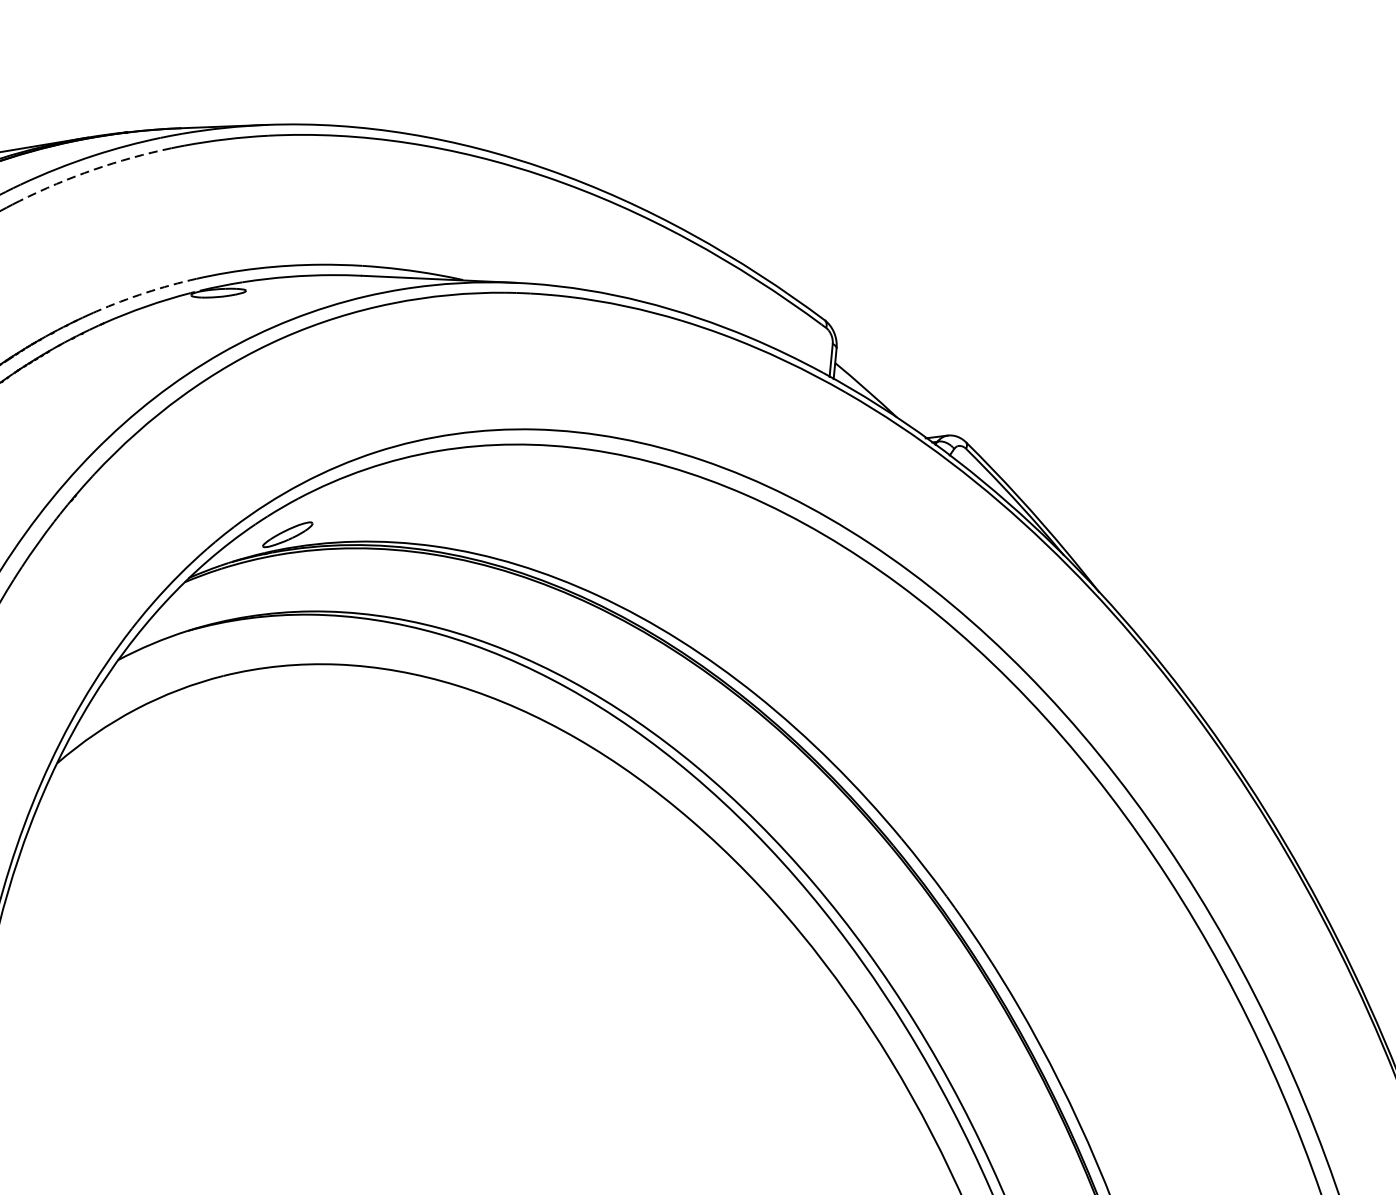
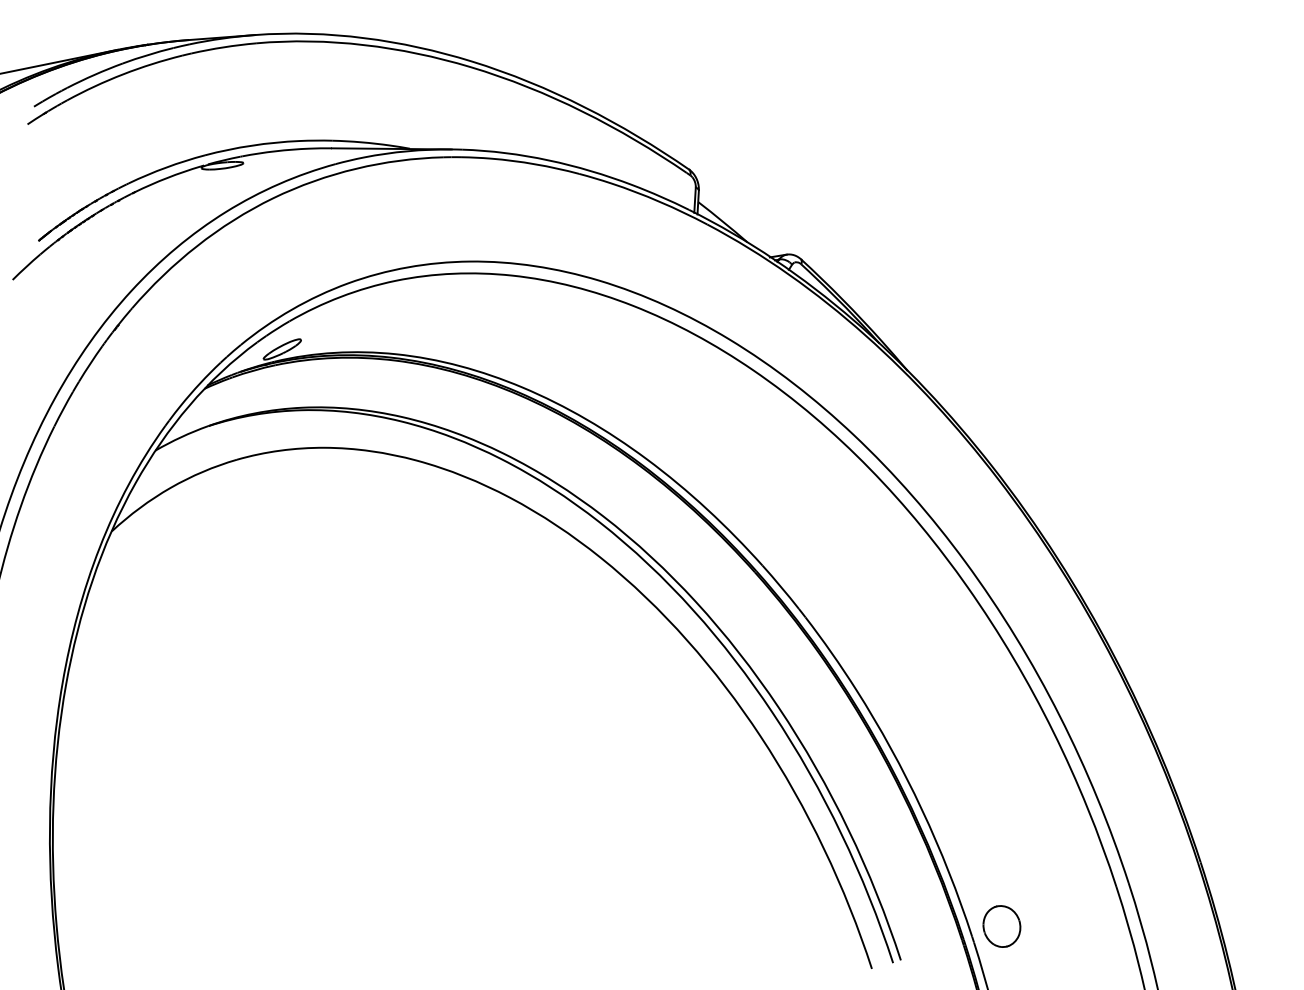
arc: (94, 169) -> (123, 74), dashed -> solid
arc: (145, 292) -> (166, 167), dashed -> solid

